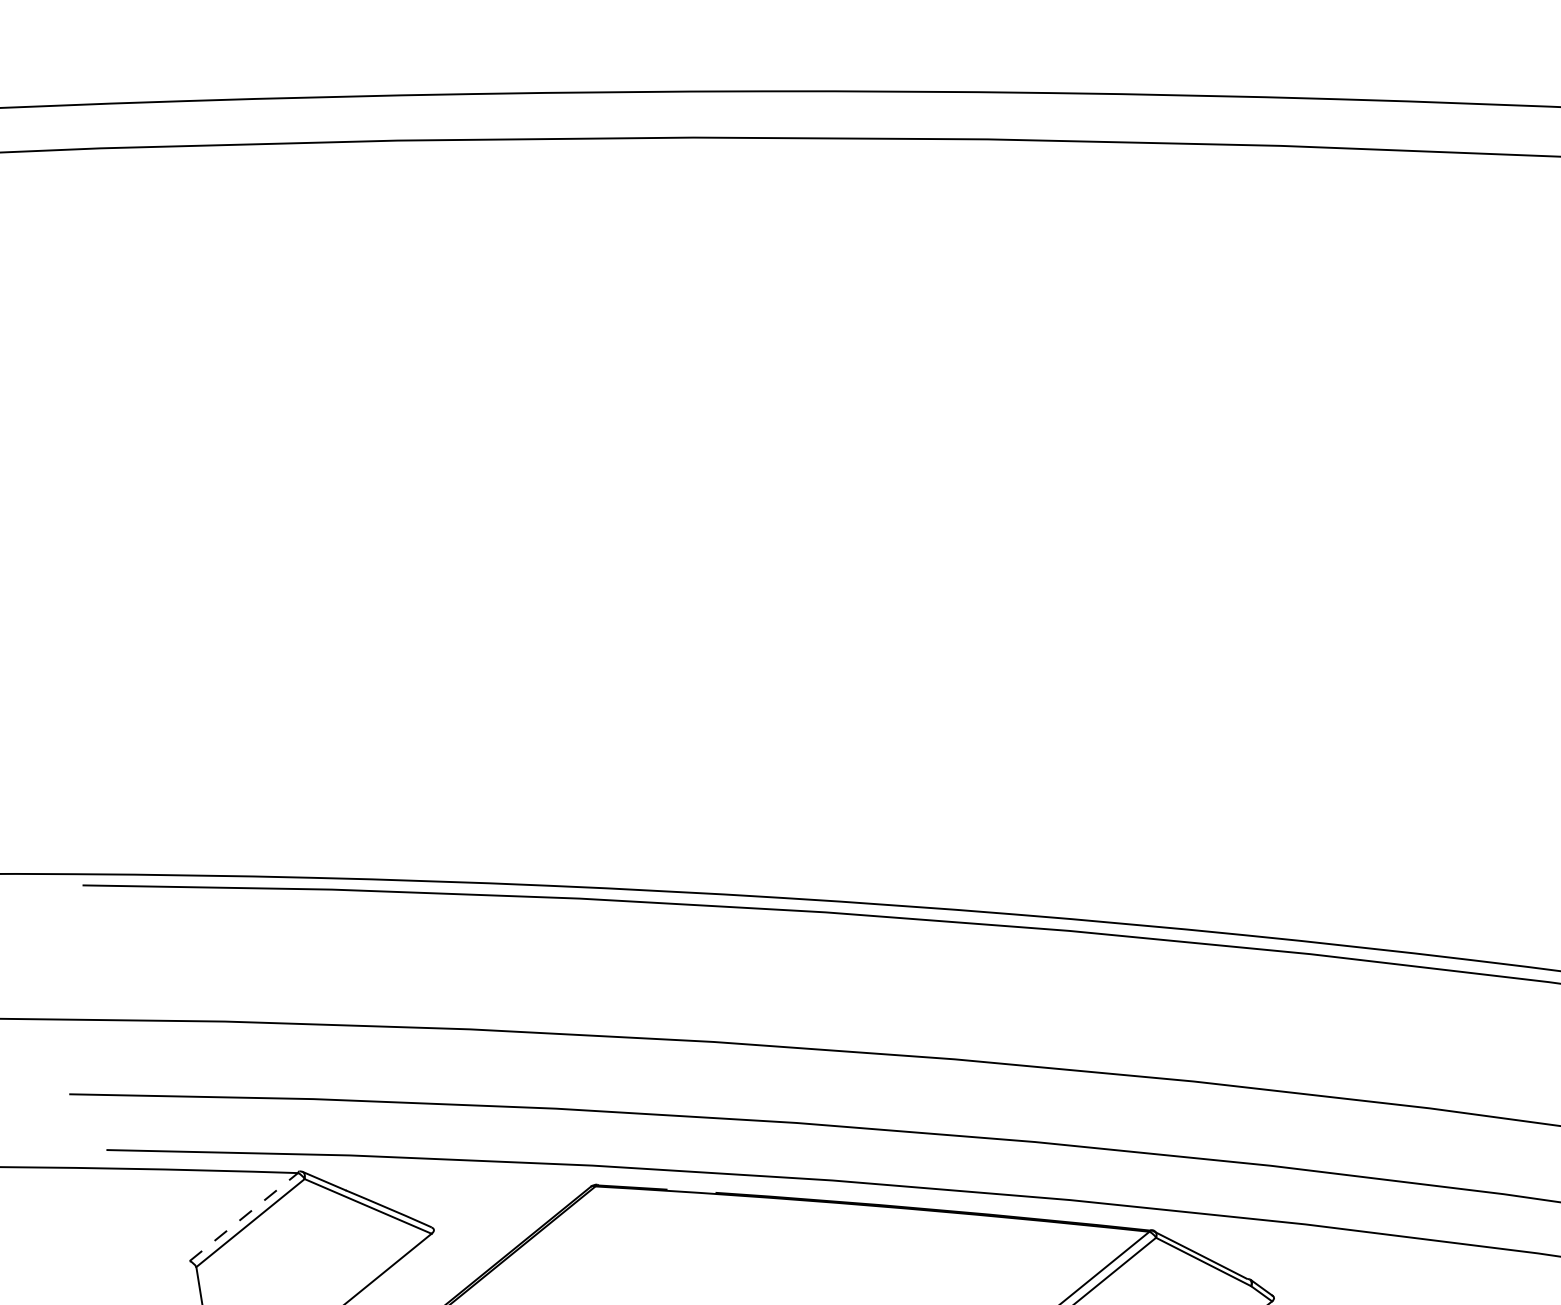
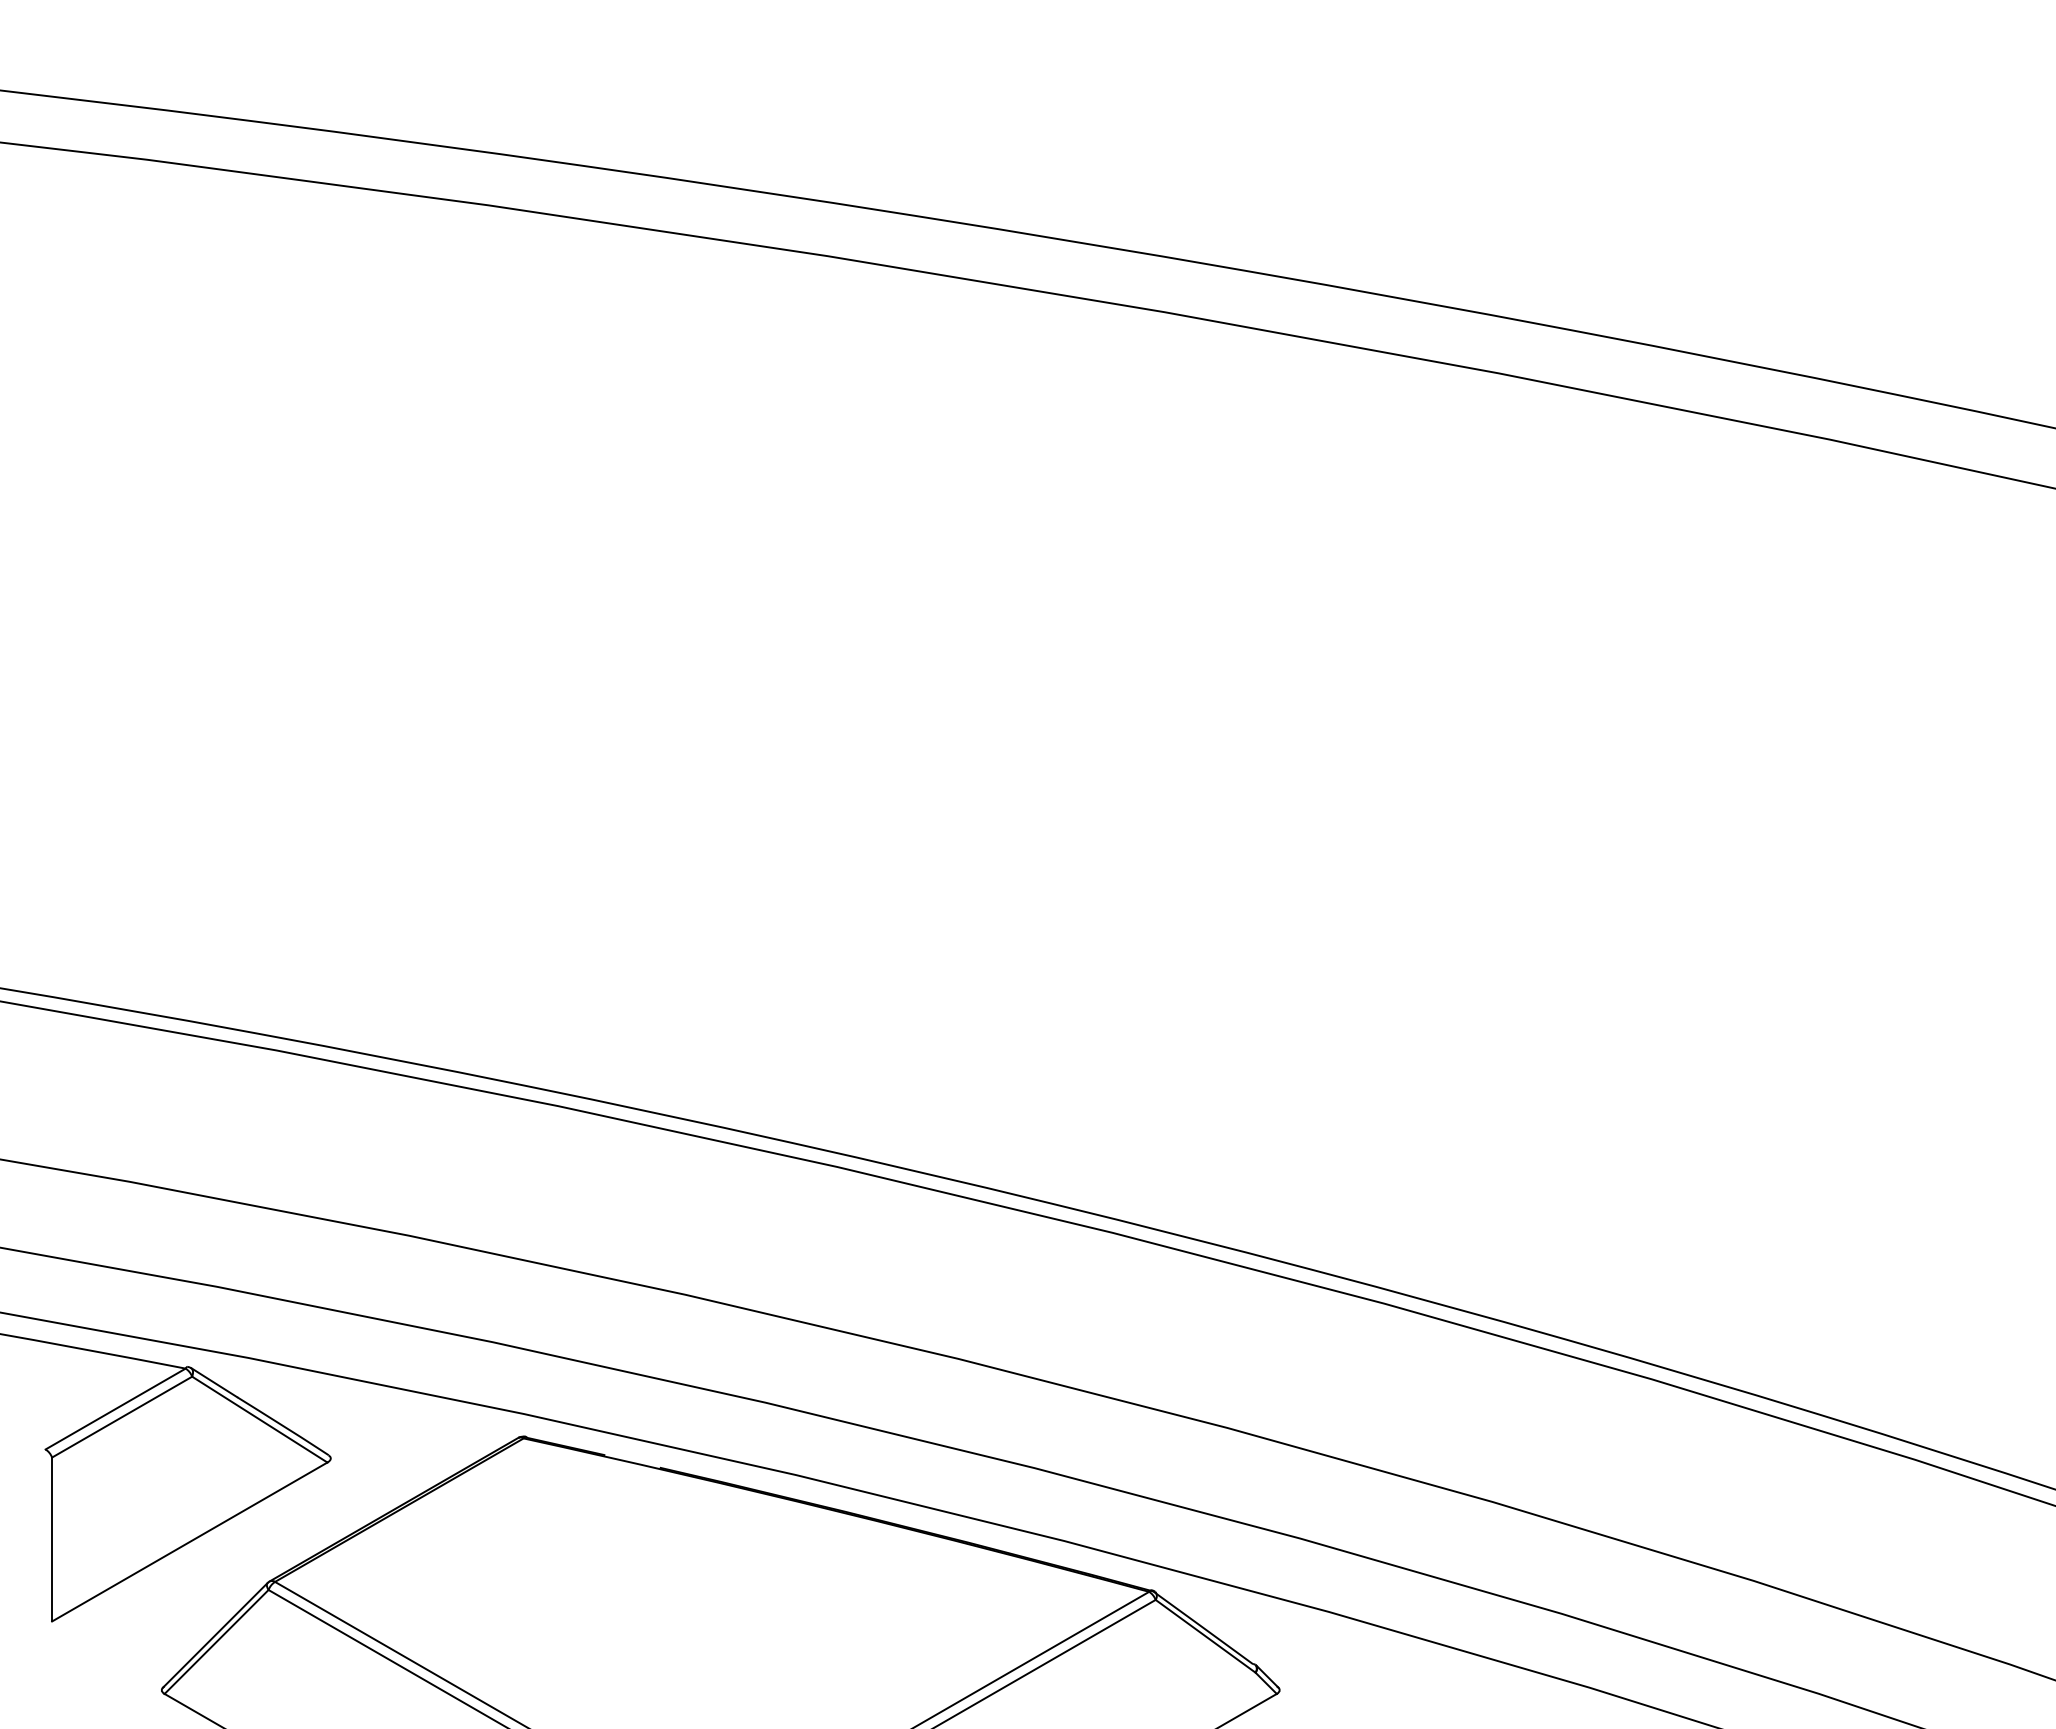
line: (243, 1217) -> (115, 1409), dashed -> solid

